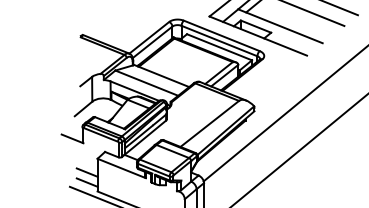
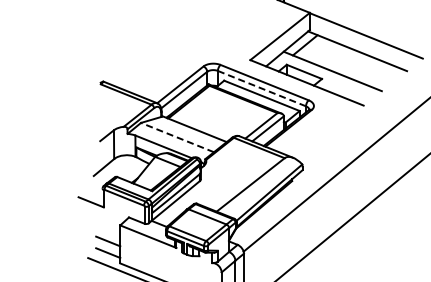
line: (219, 40) -> (262, 88), solid -> dashed
line: (146, 83) -> (177, 137), solid -> dashed

